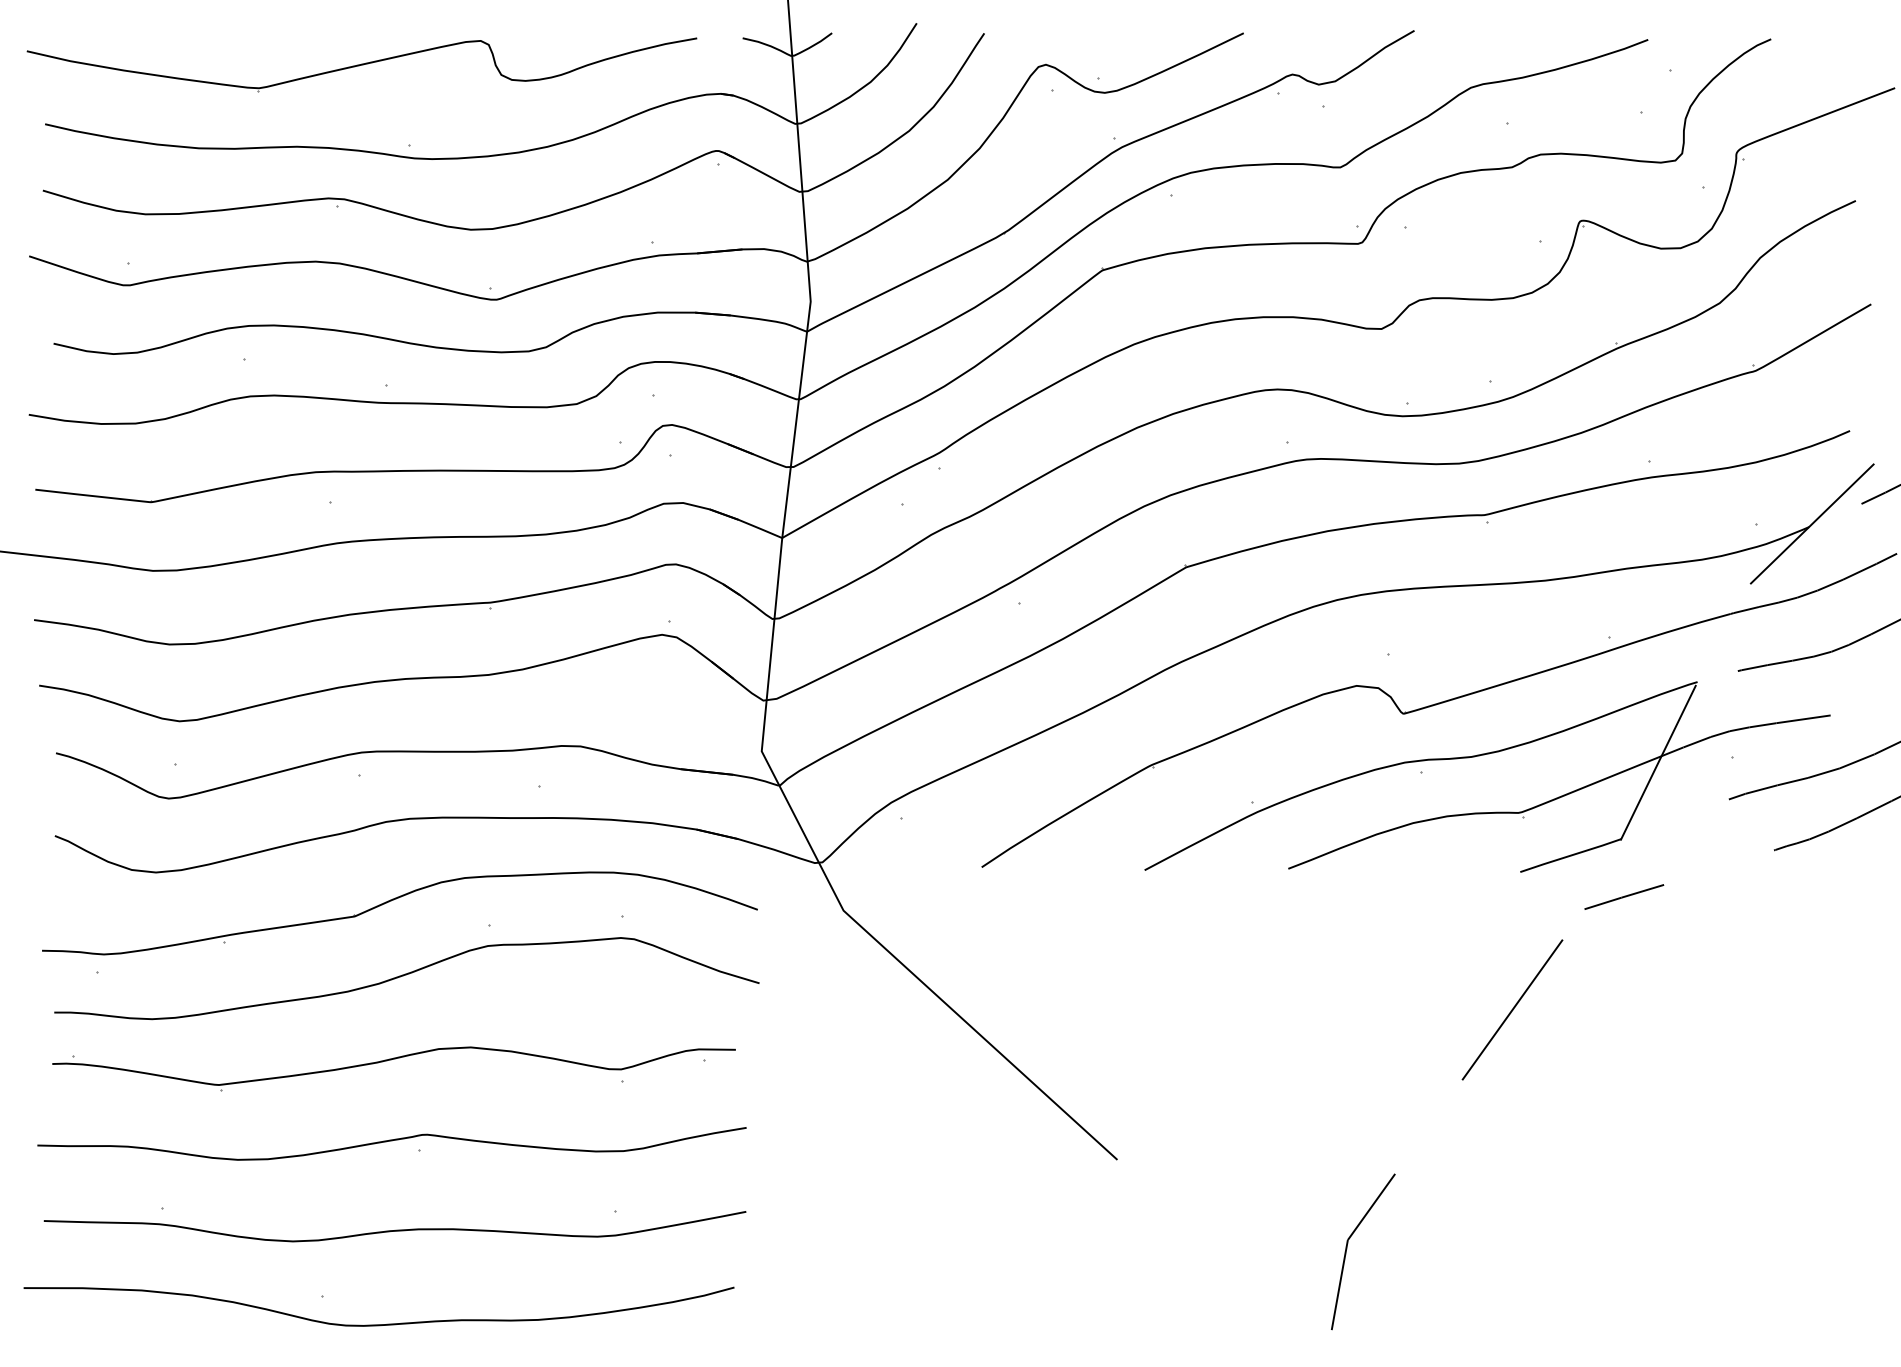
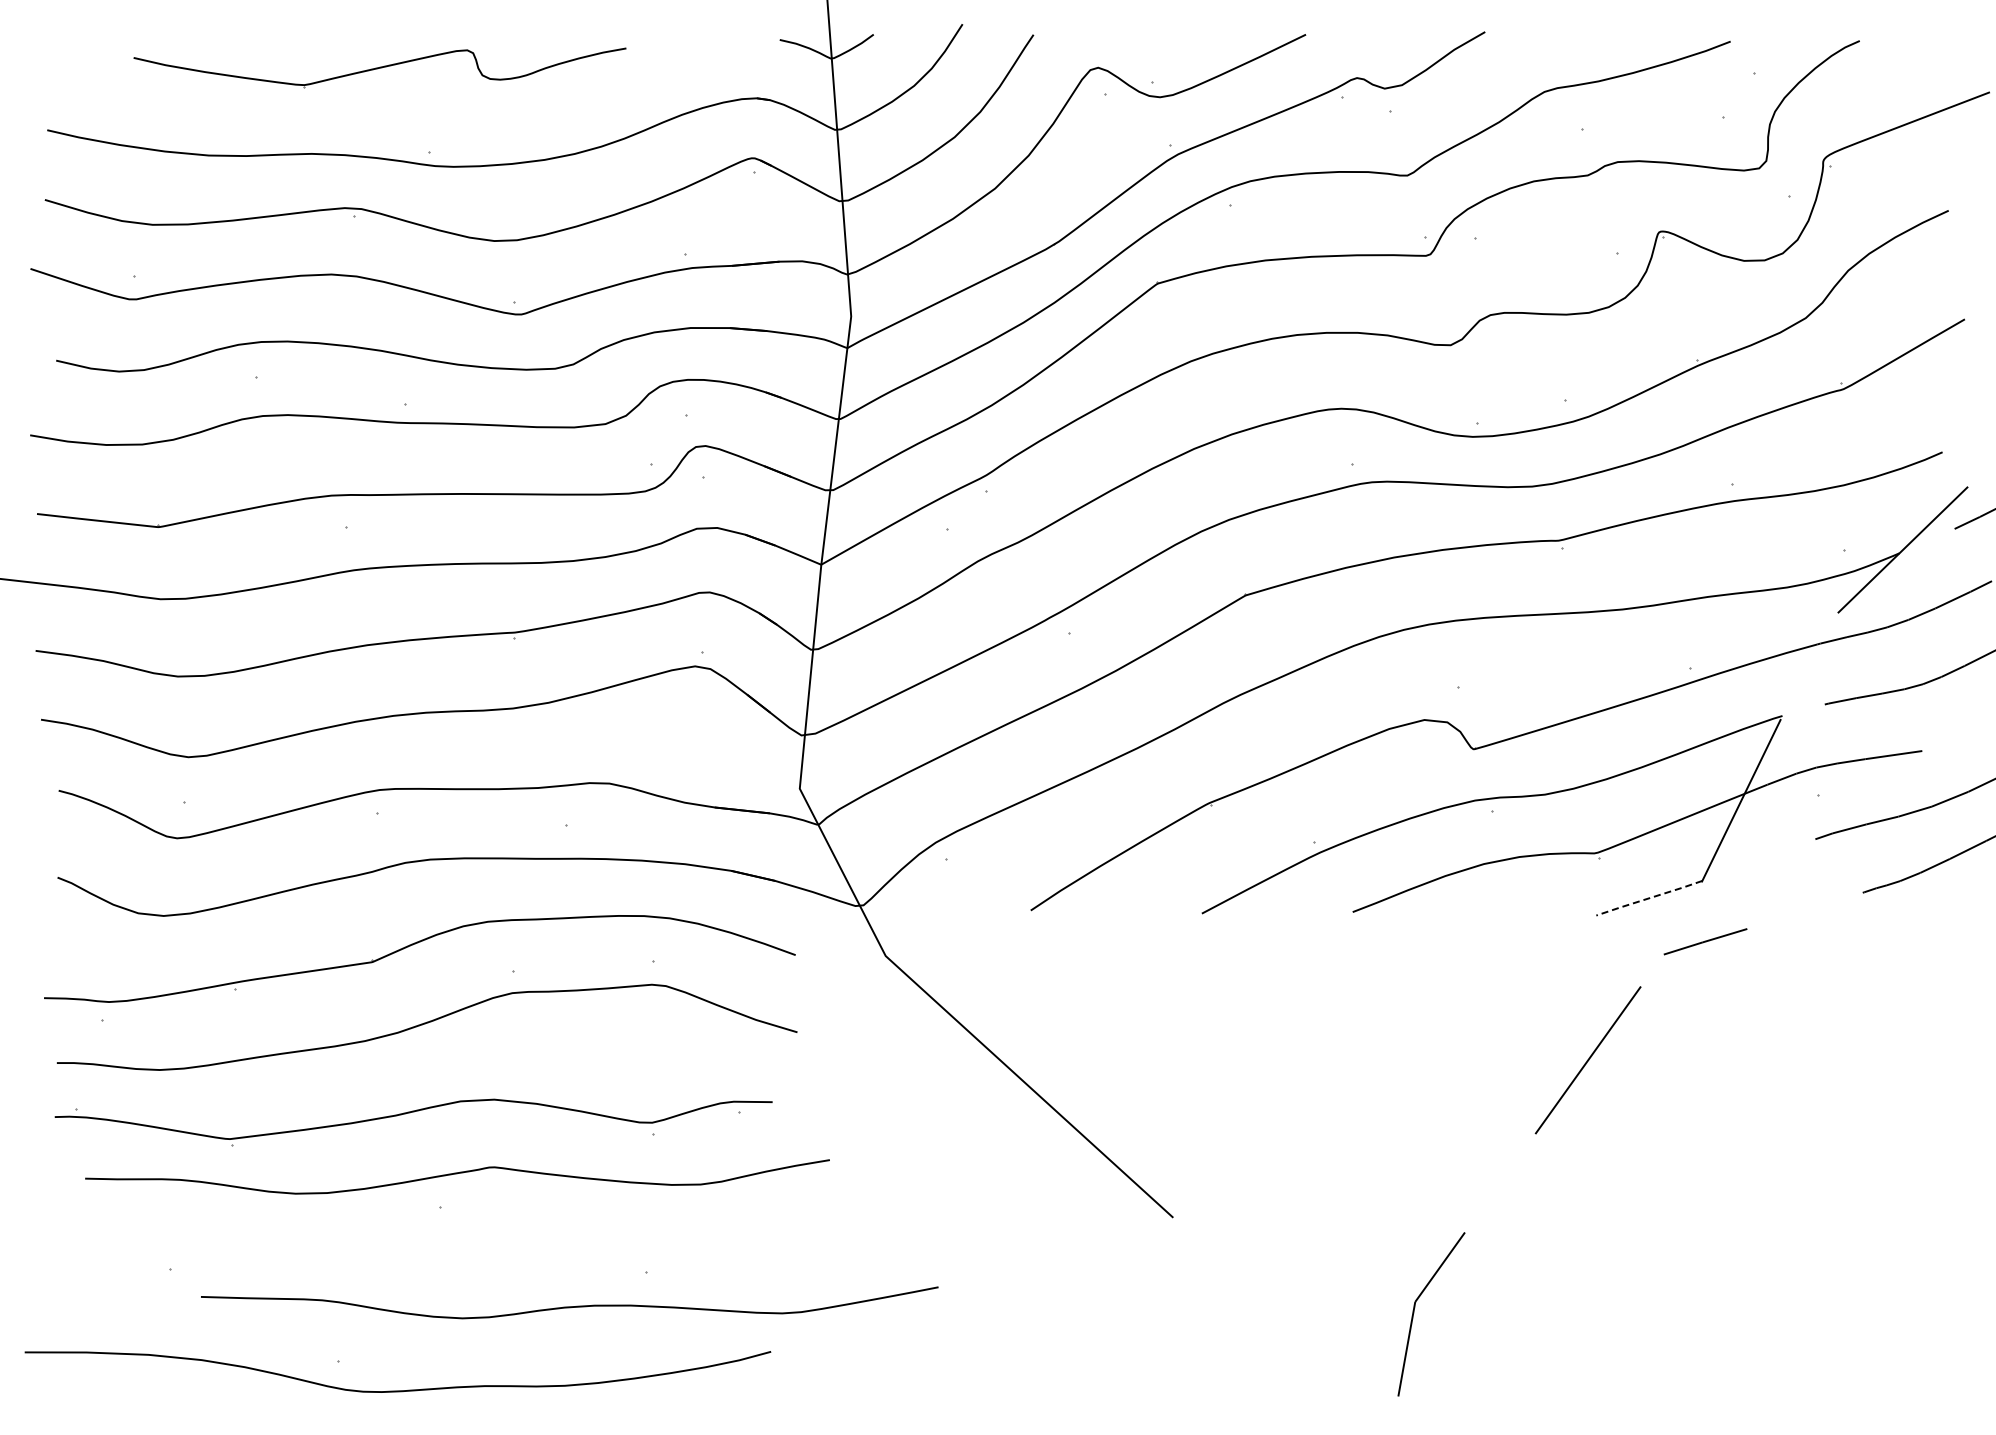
part: (361, 64) -> (379, 67), size x0.7
line: (1570, 855) -> (1649, 898), solid -> dashed
curve: (391, 1141) -> (457, 1174), moved
curve: (394, 1230) -> (569, 1306), moved

